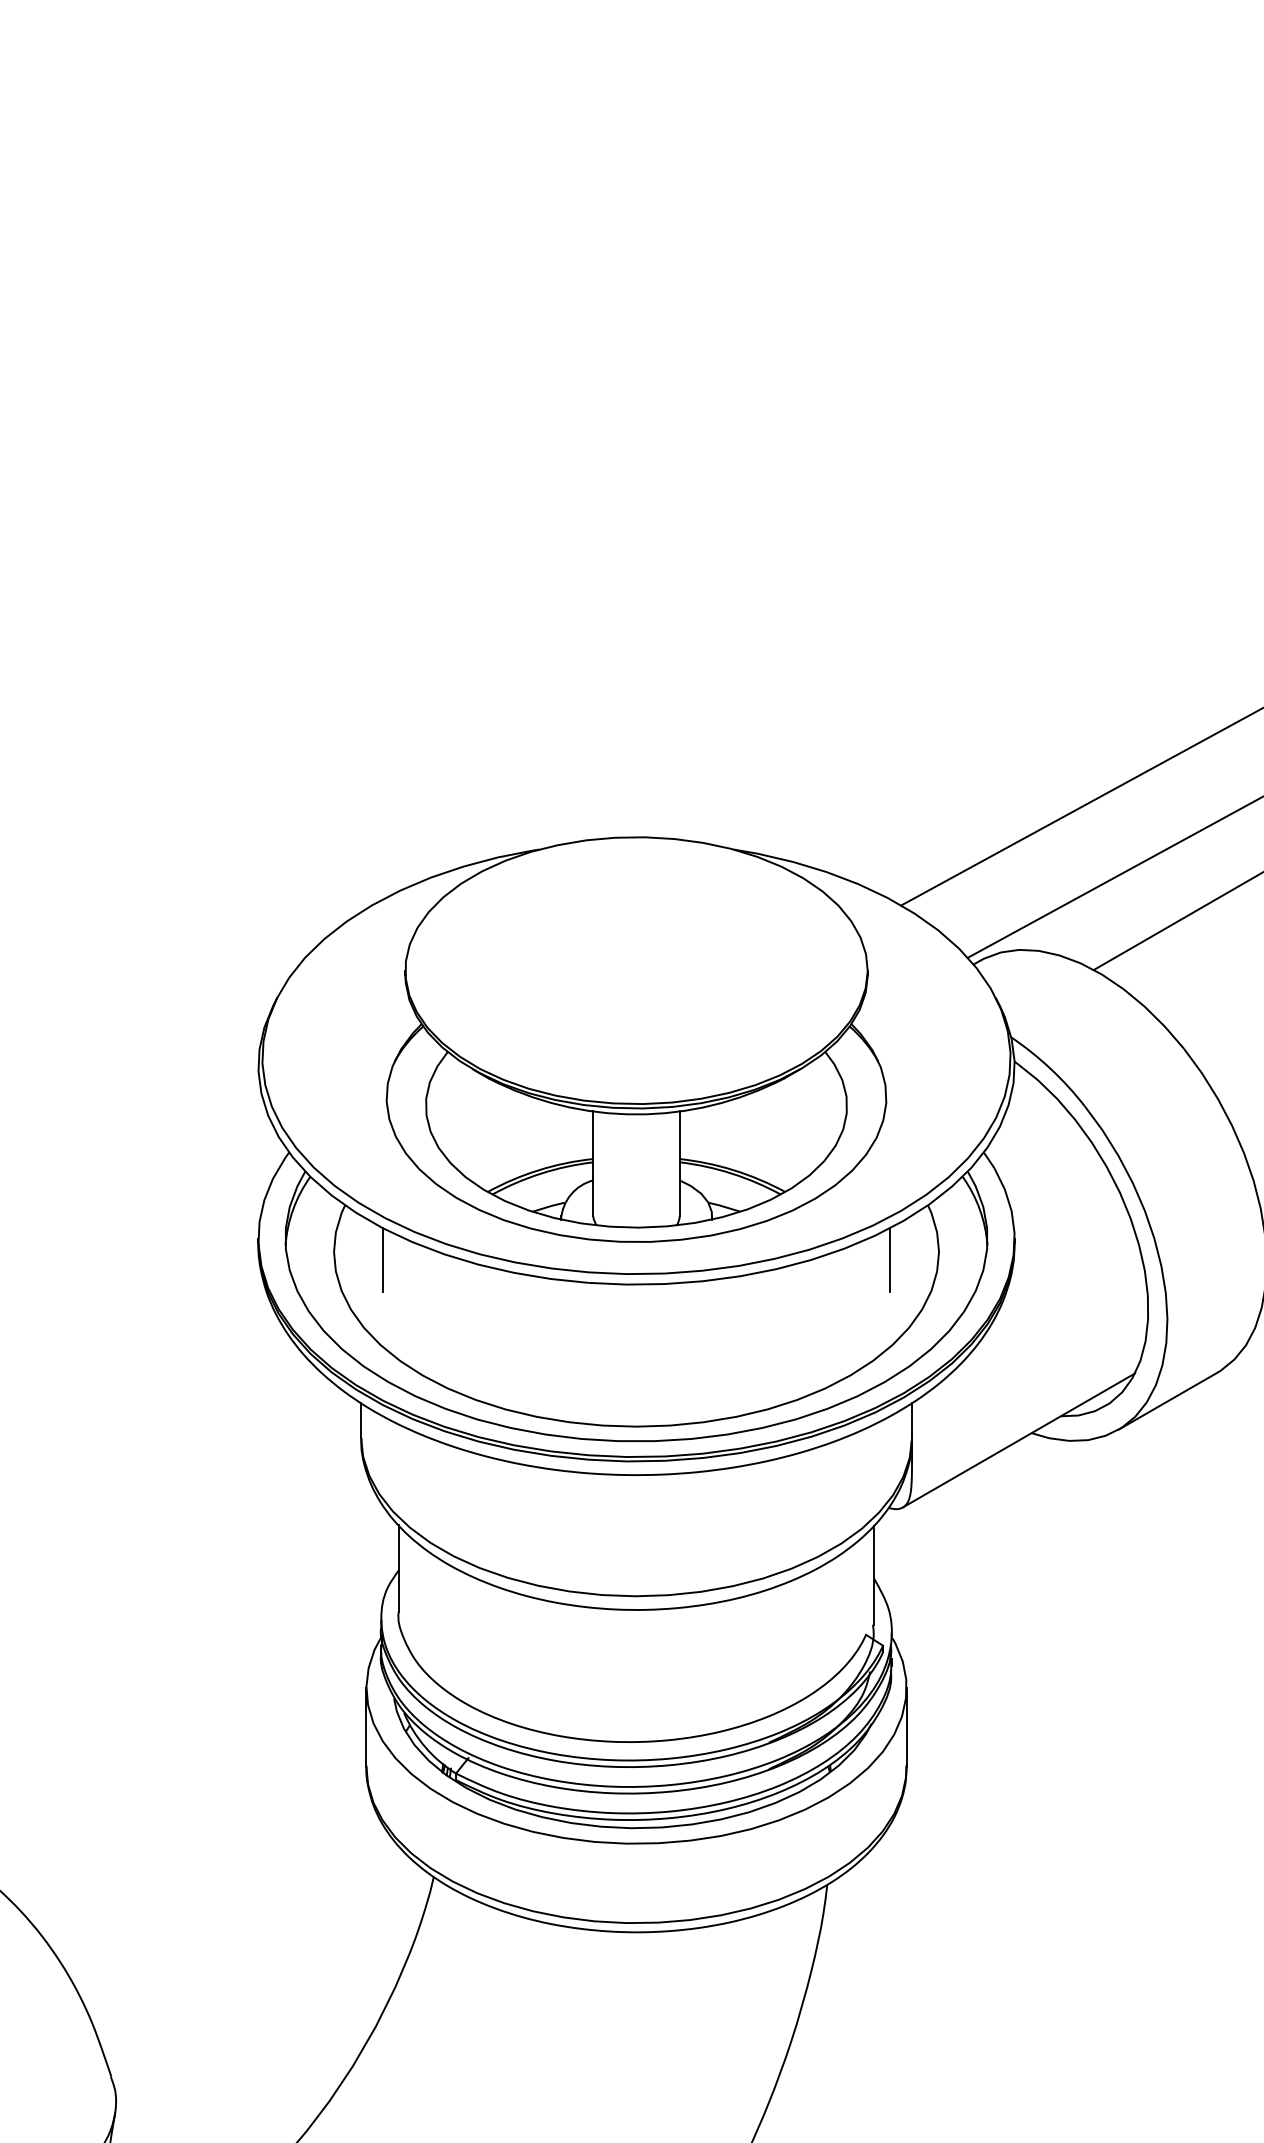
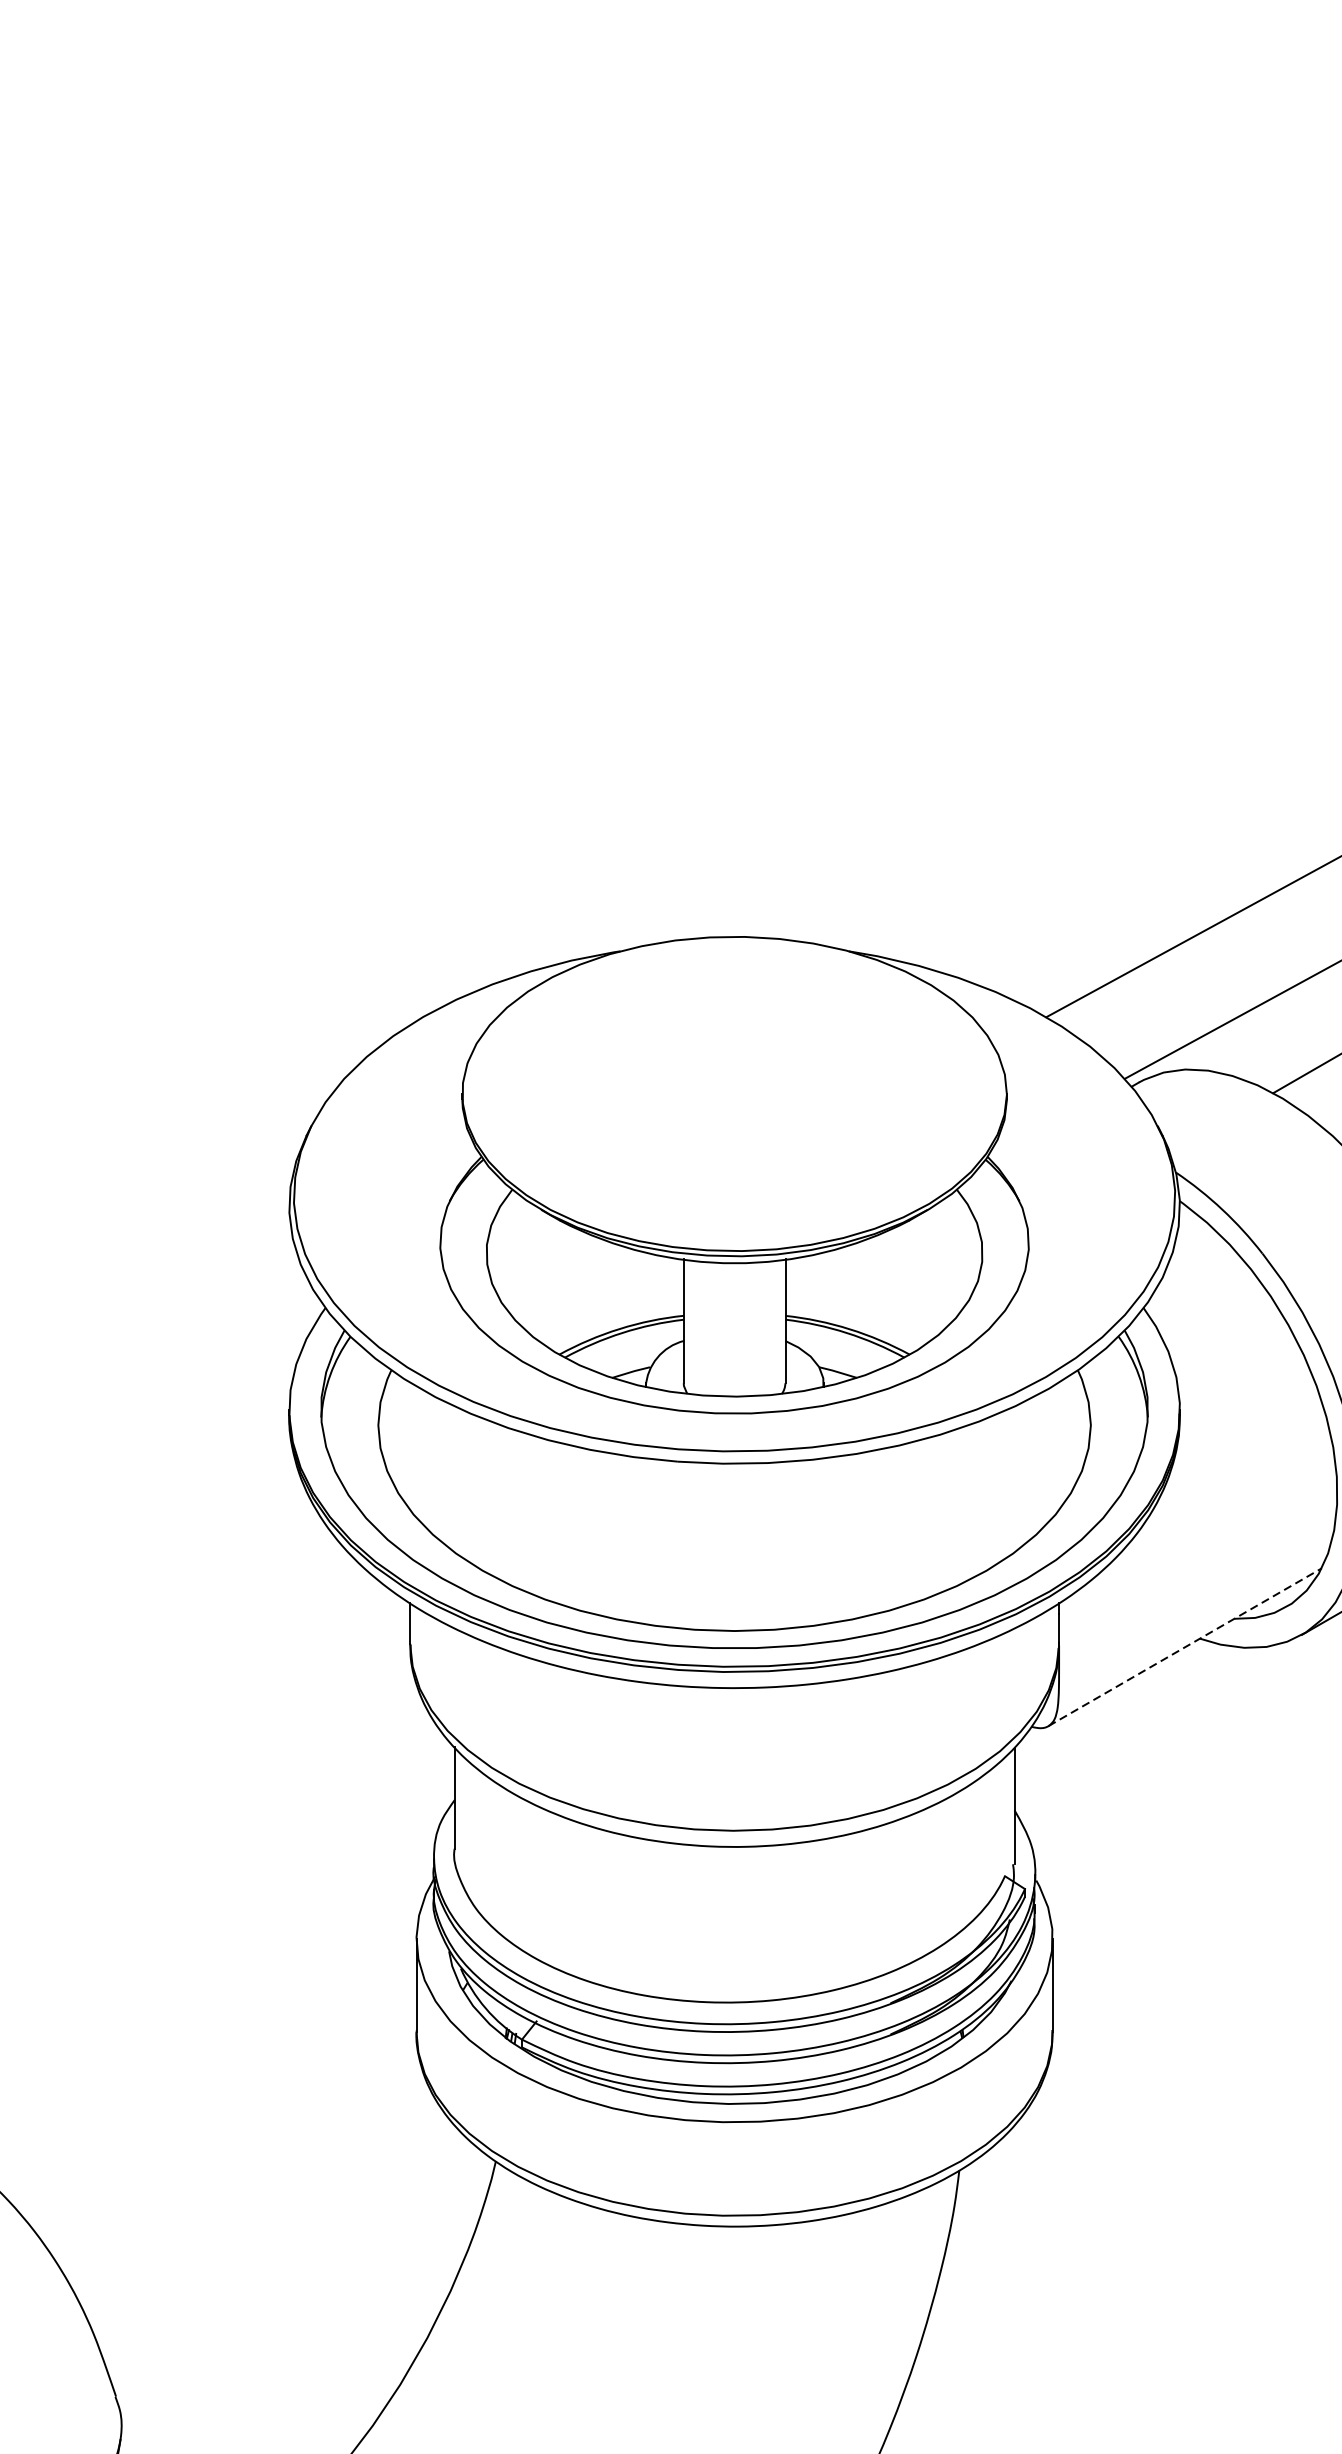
line: (382, 1259) -> (435, 1434), removed
line: (890, 1259) -> (1033, 1434), removed
line: (1019, 1440) -> (1185, 1647), solid -> dashed

